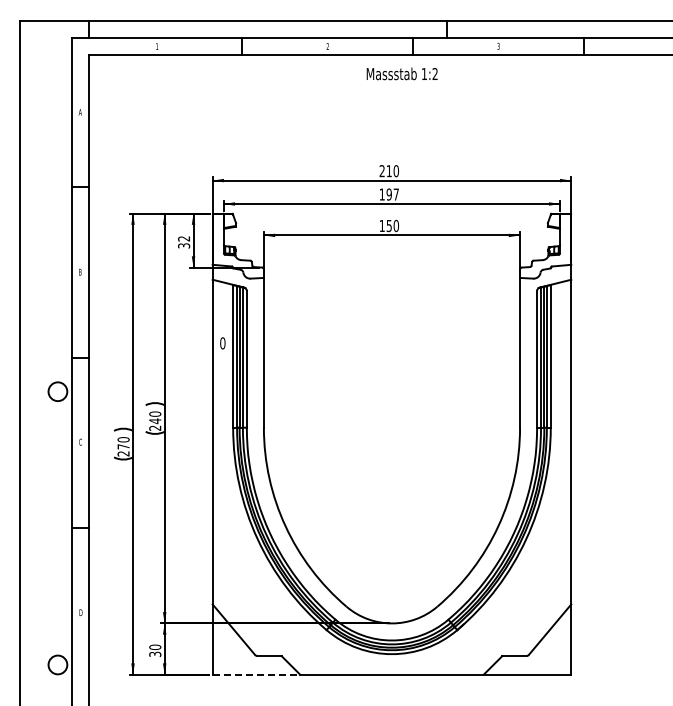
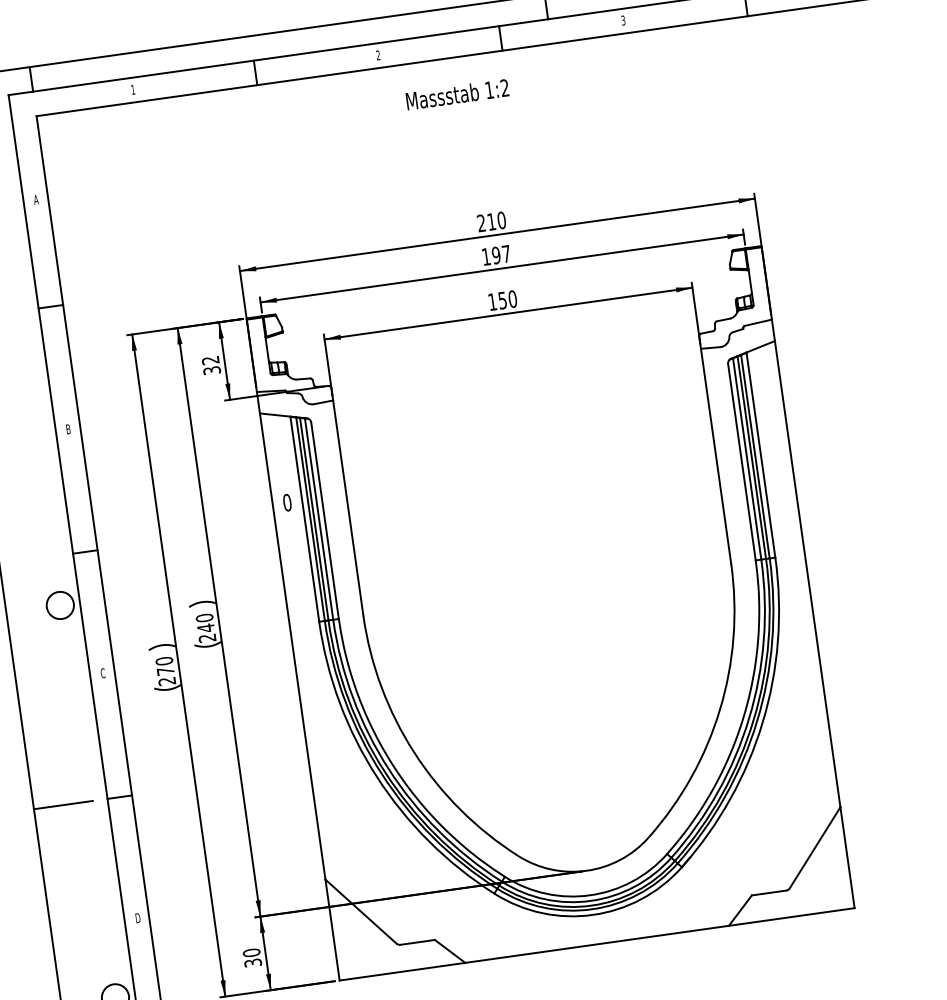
text: (401, 73) -> (456, 94), moved
line: (40, 528) -> (62, 805), added
line: (256, 674) -> (402, 971), dashed -> solid

